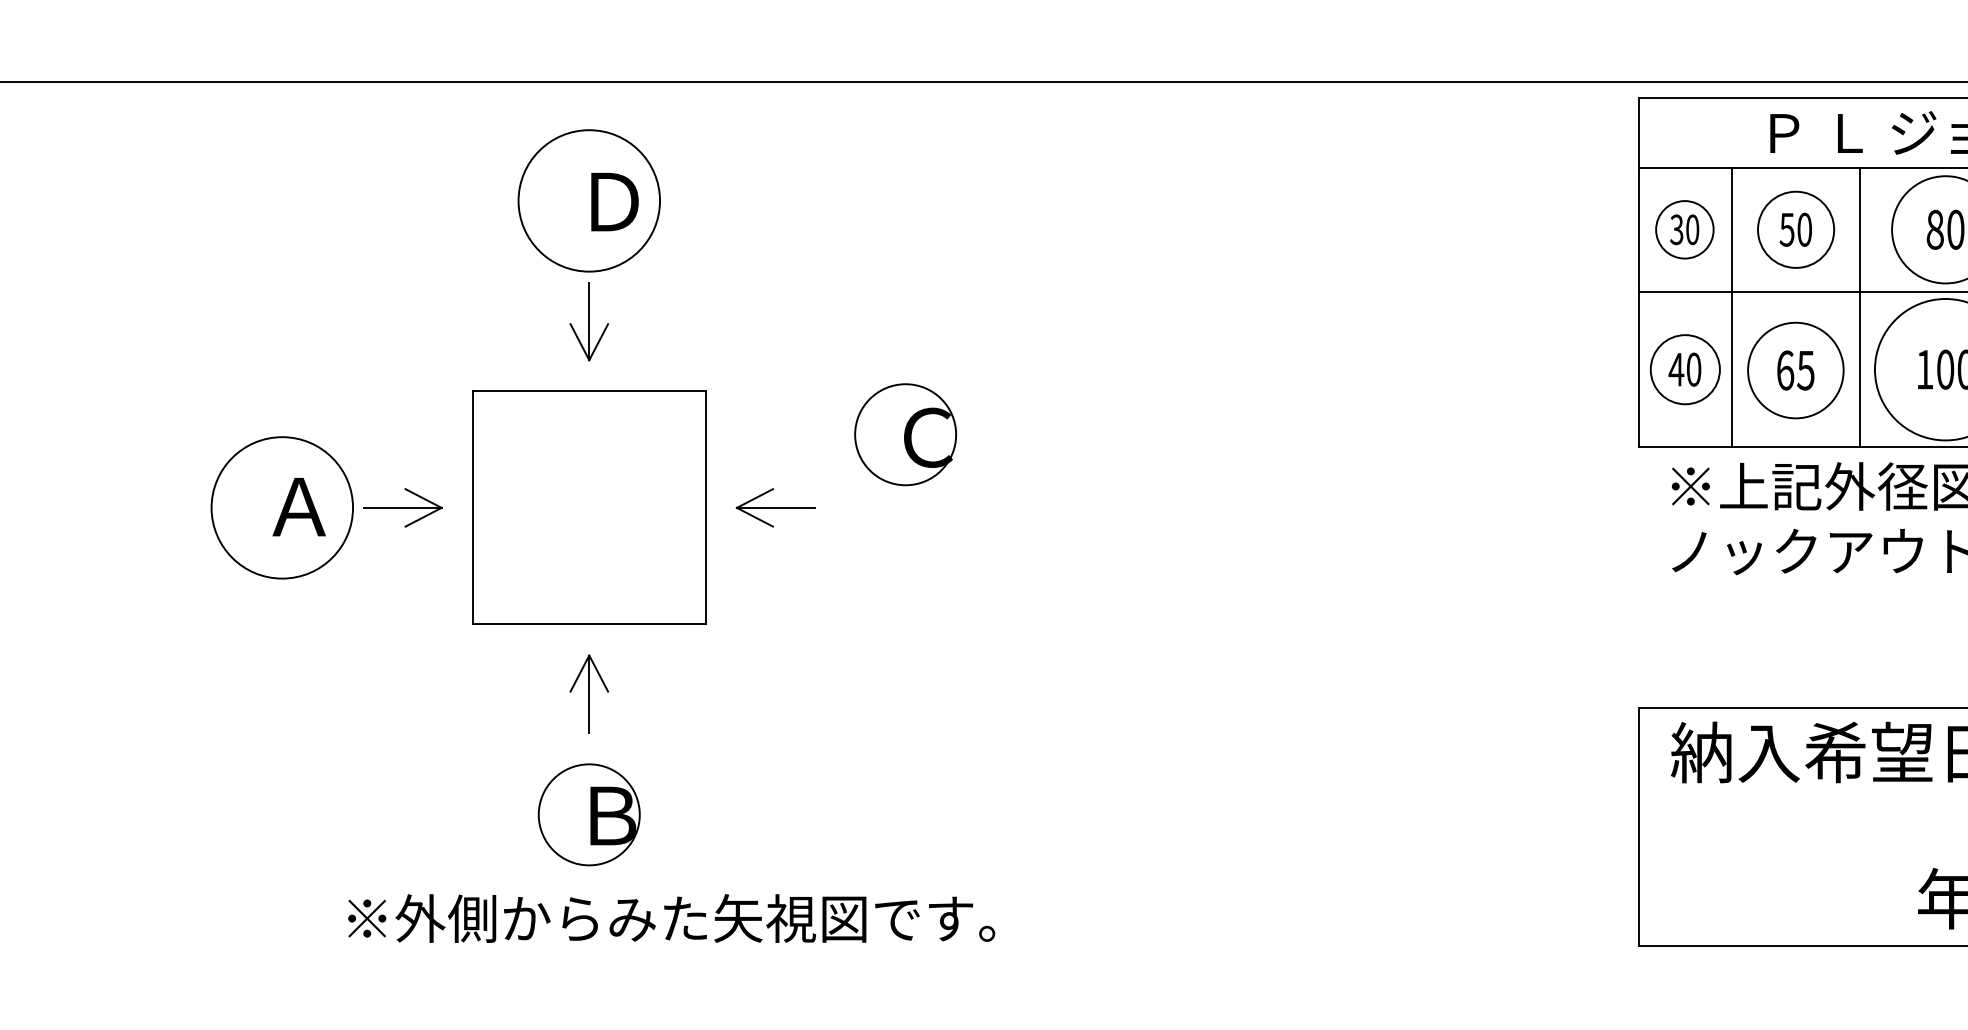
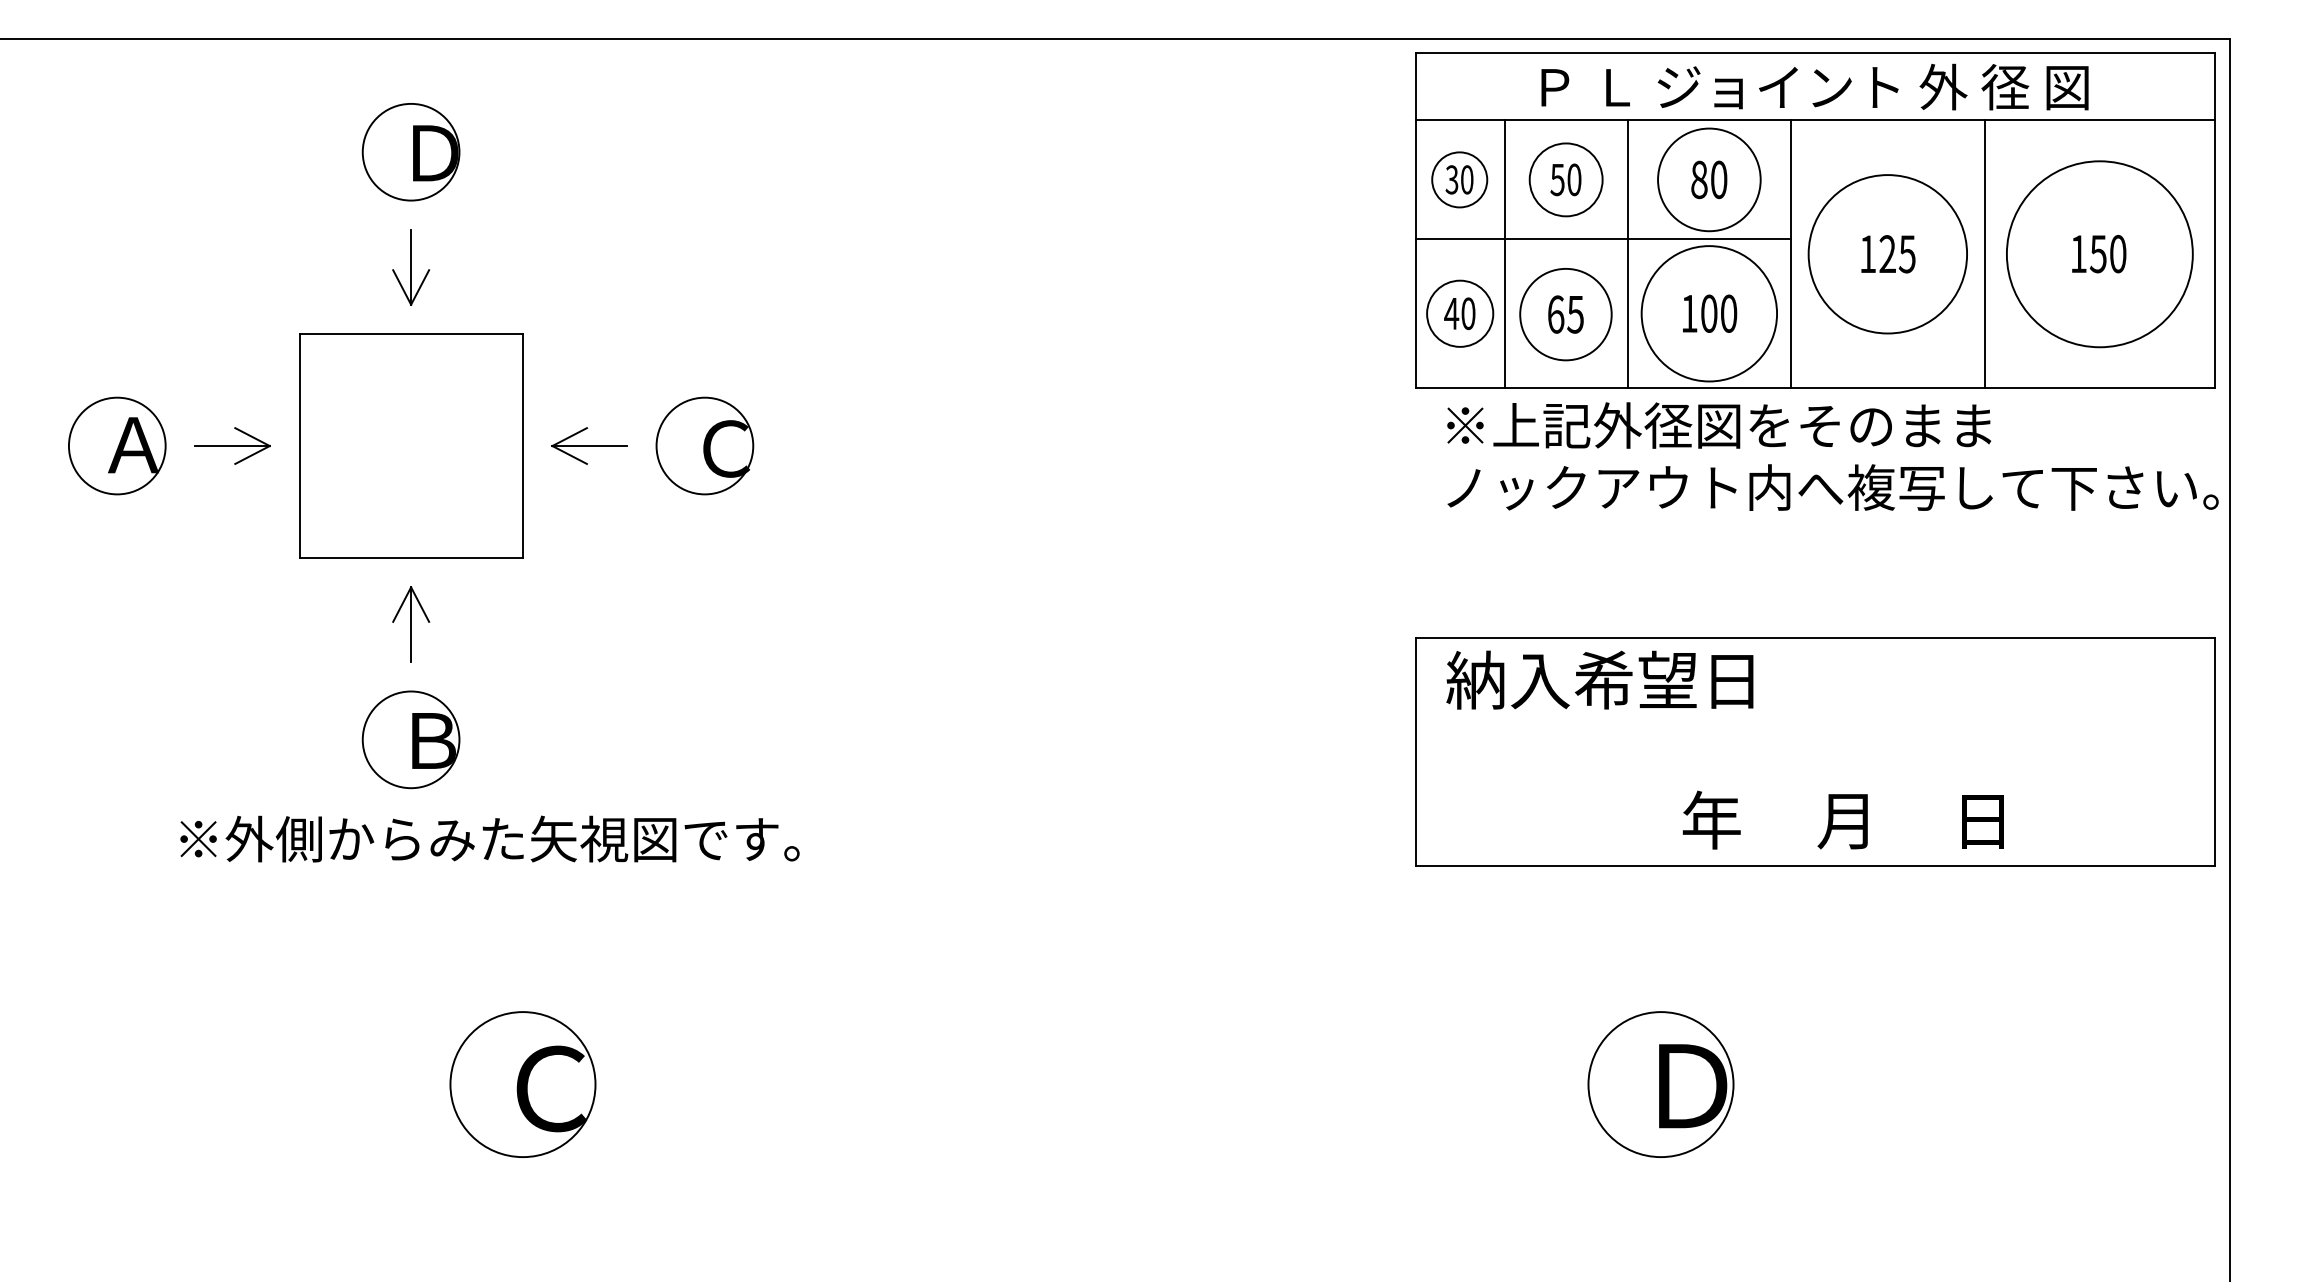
circle: (588, 200) -> (410, 151), size x0.71
part: (905, 434) -> (704, 445), moved
circle: (281, 507) -> (116, 445), size x0.71

